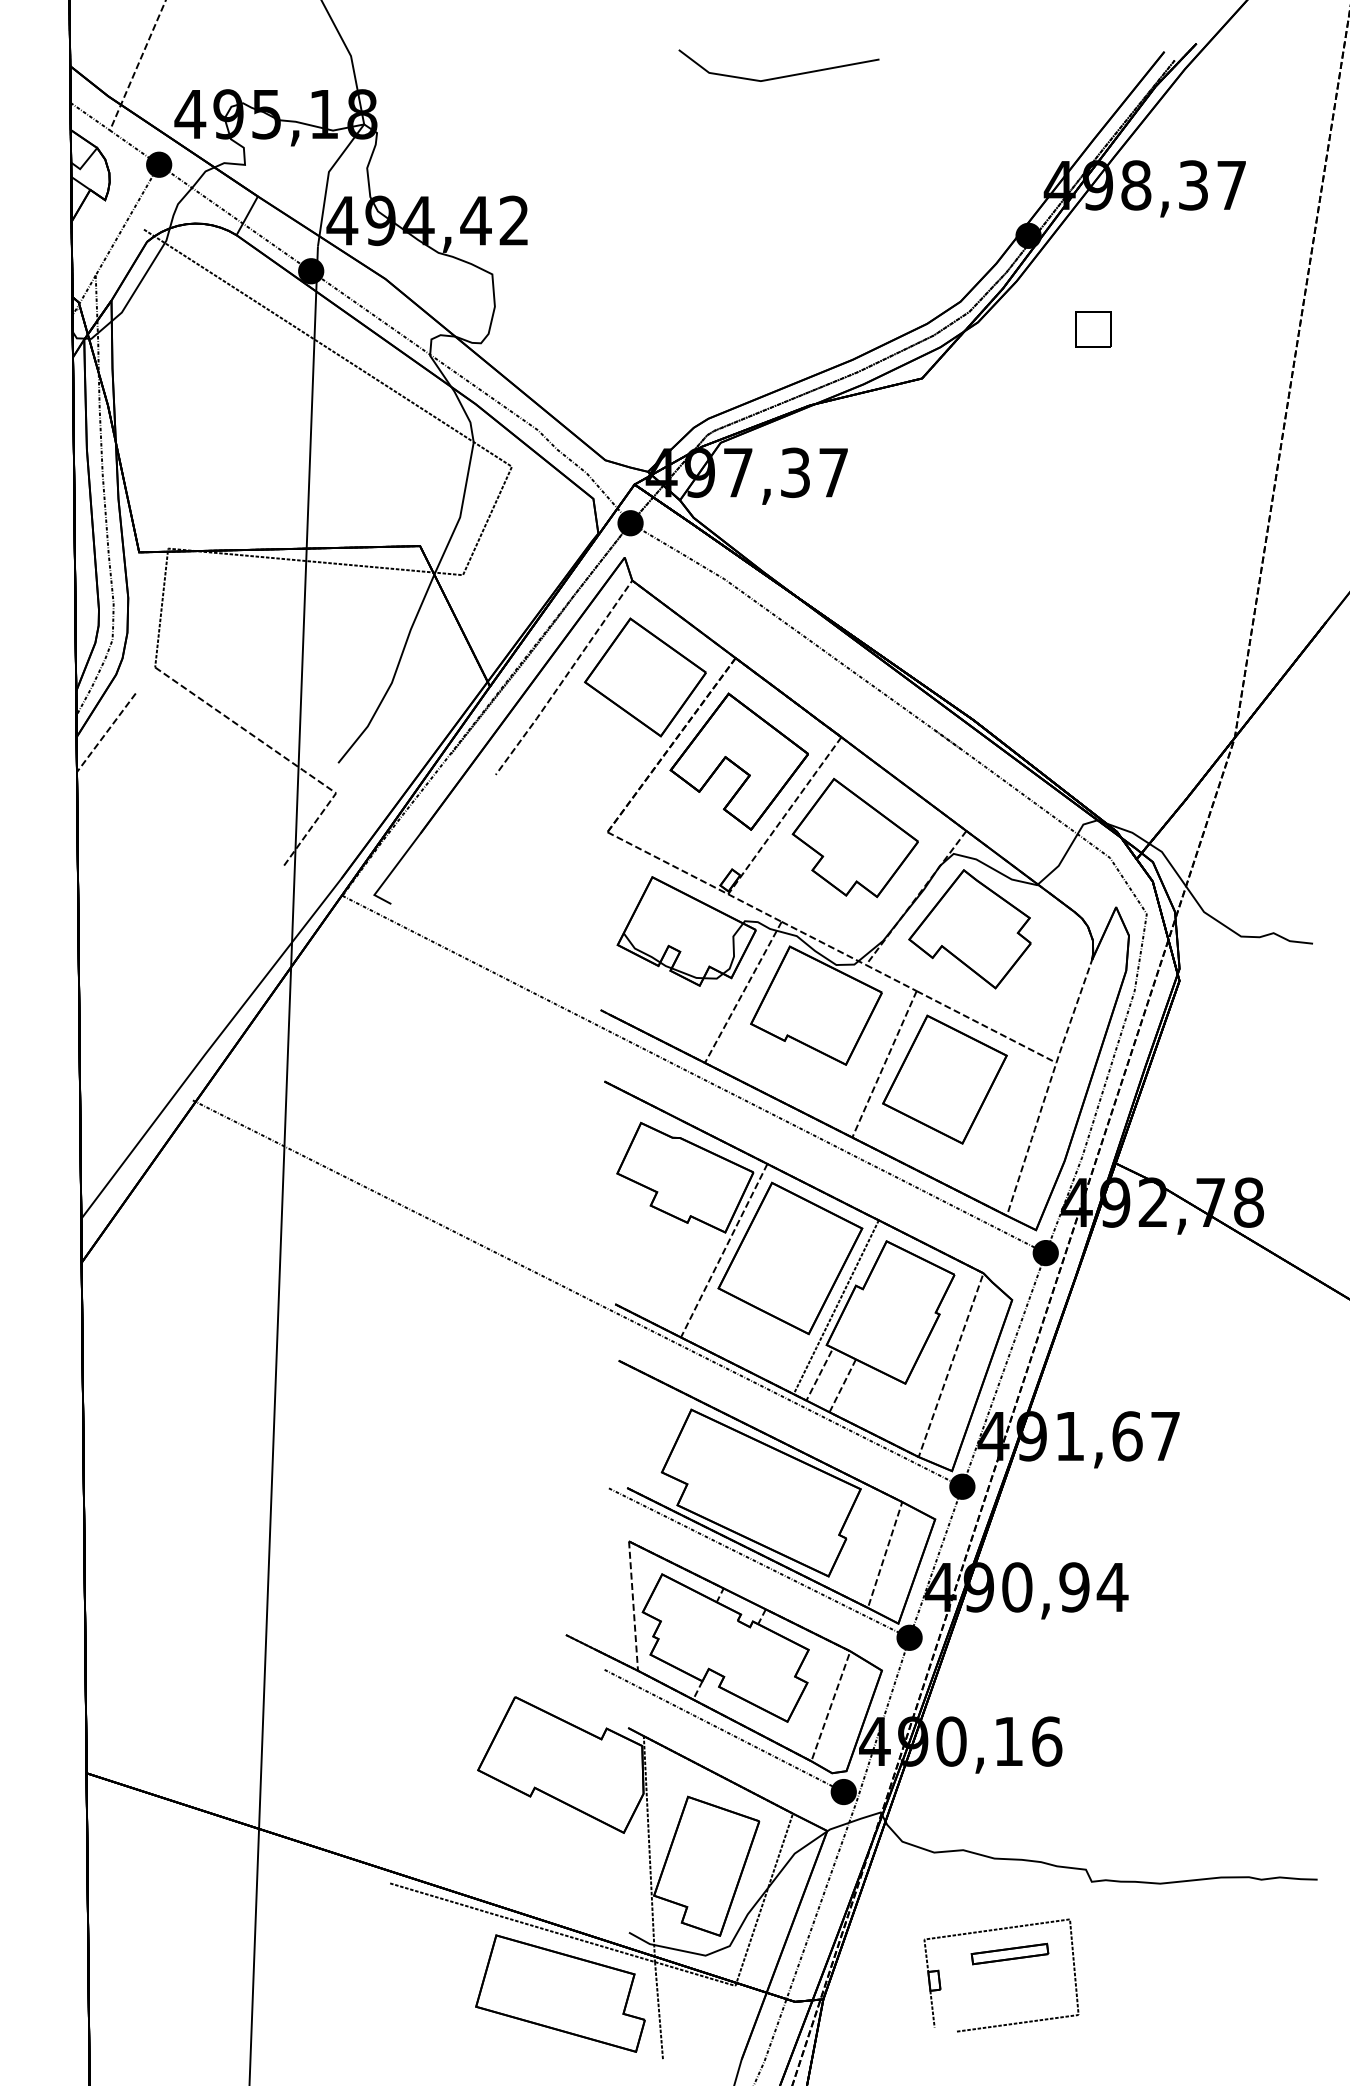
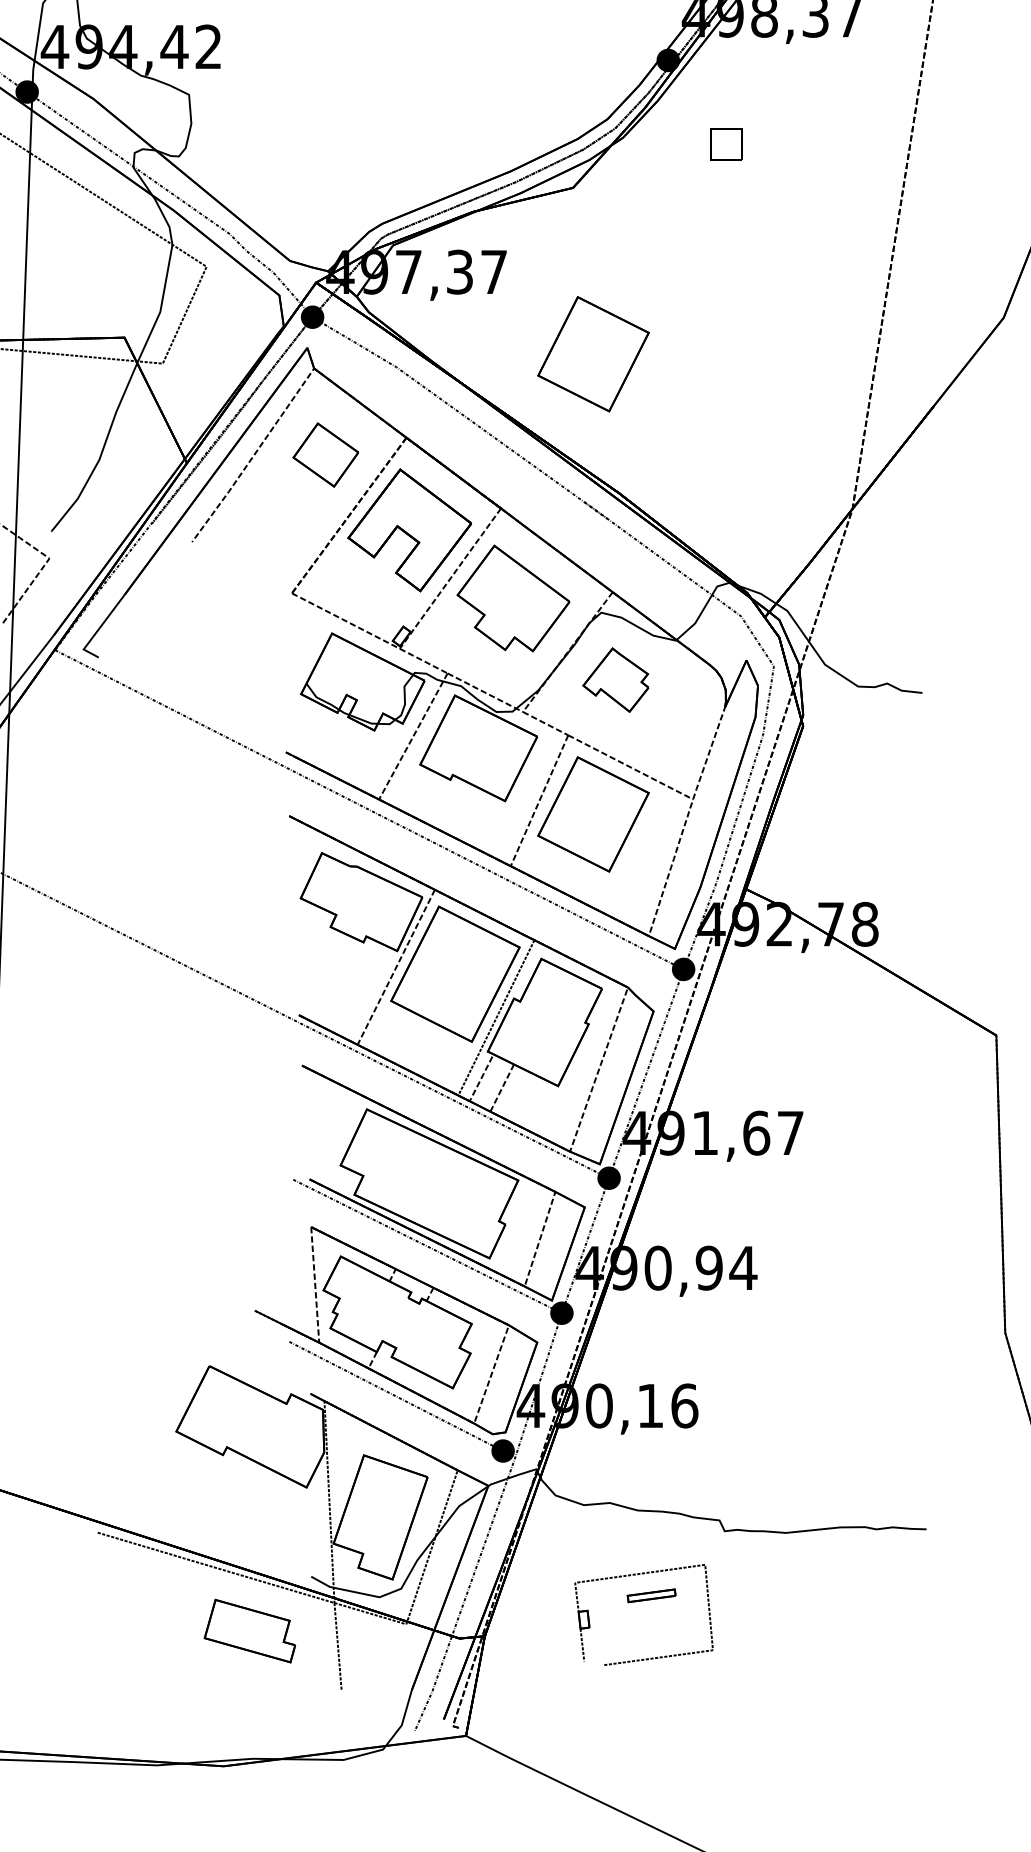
part: (944, 564) -> (593, 354), added
part: (645, 677) -> (325, 455), size x0.6
part: (969, 929) -> (615, 680), size x0.6
part: (1009, 1953) -> (651, 1595), size x0.7
part: (560, 1993) -> (249, 1631), size x0.6

